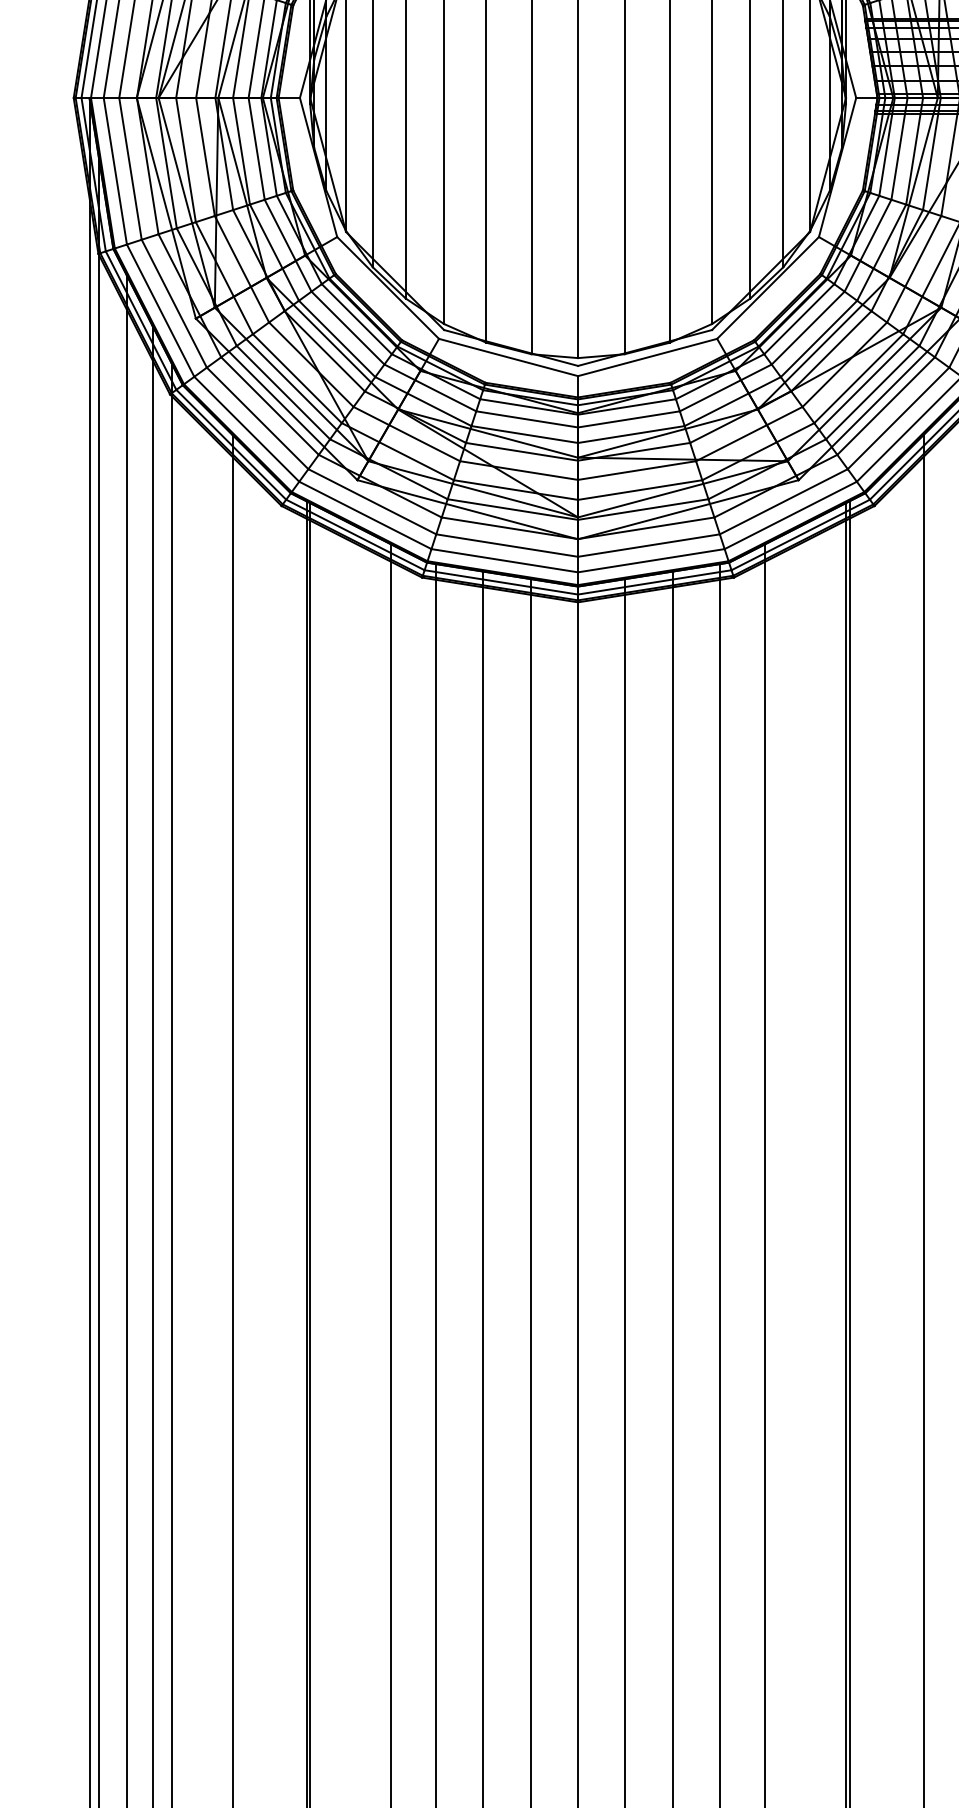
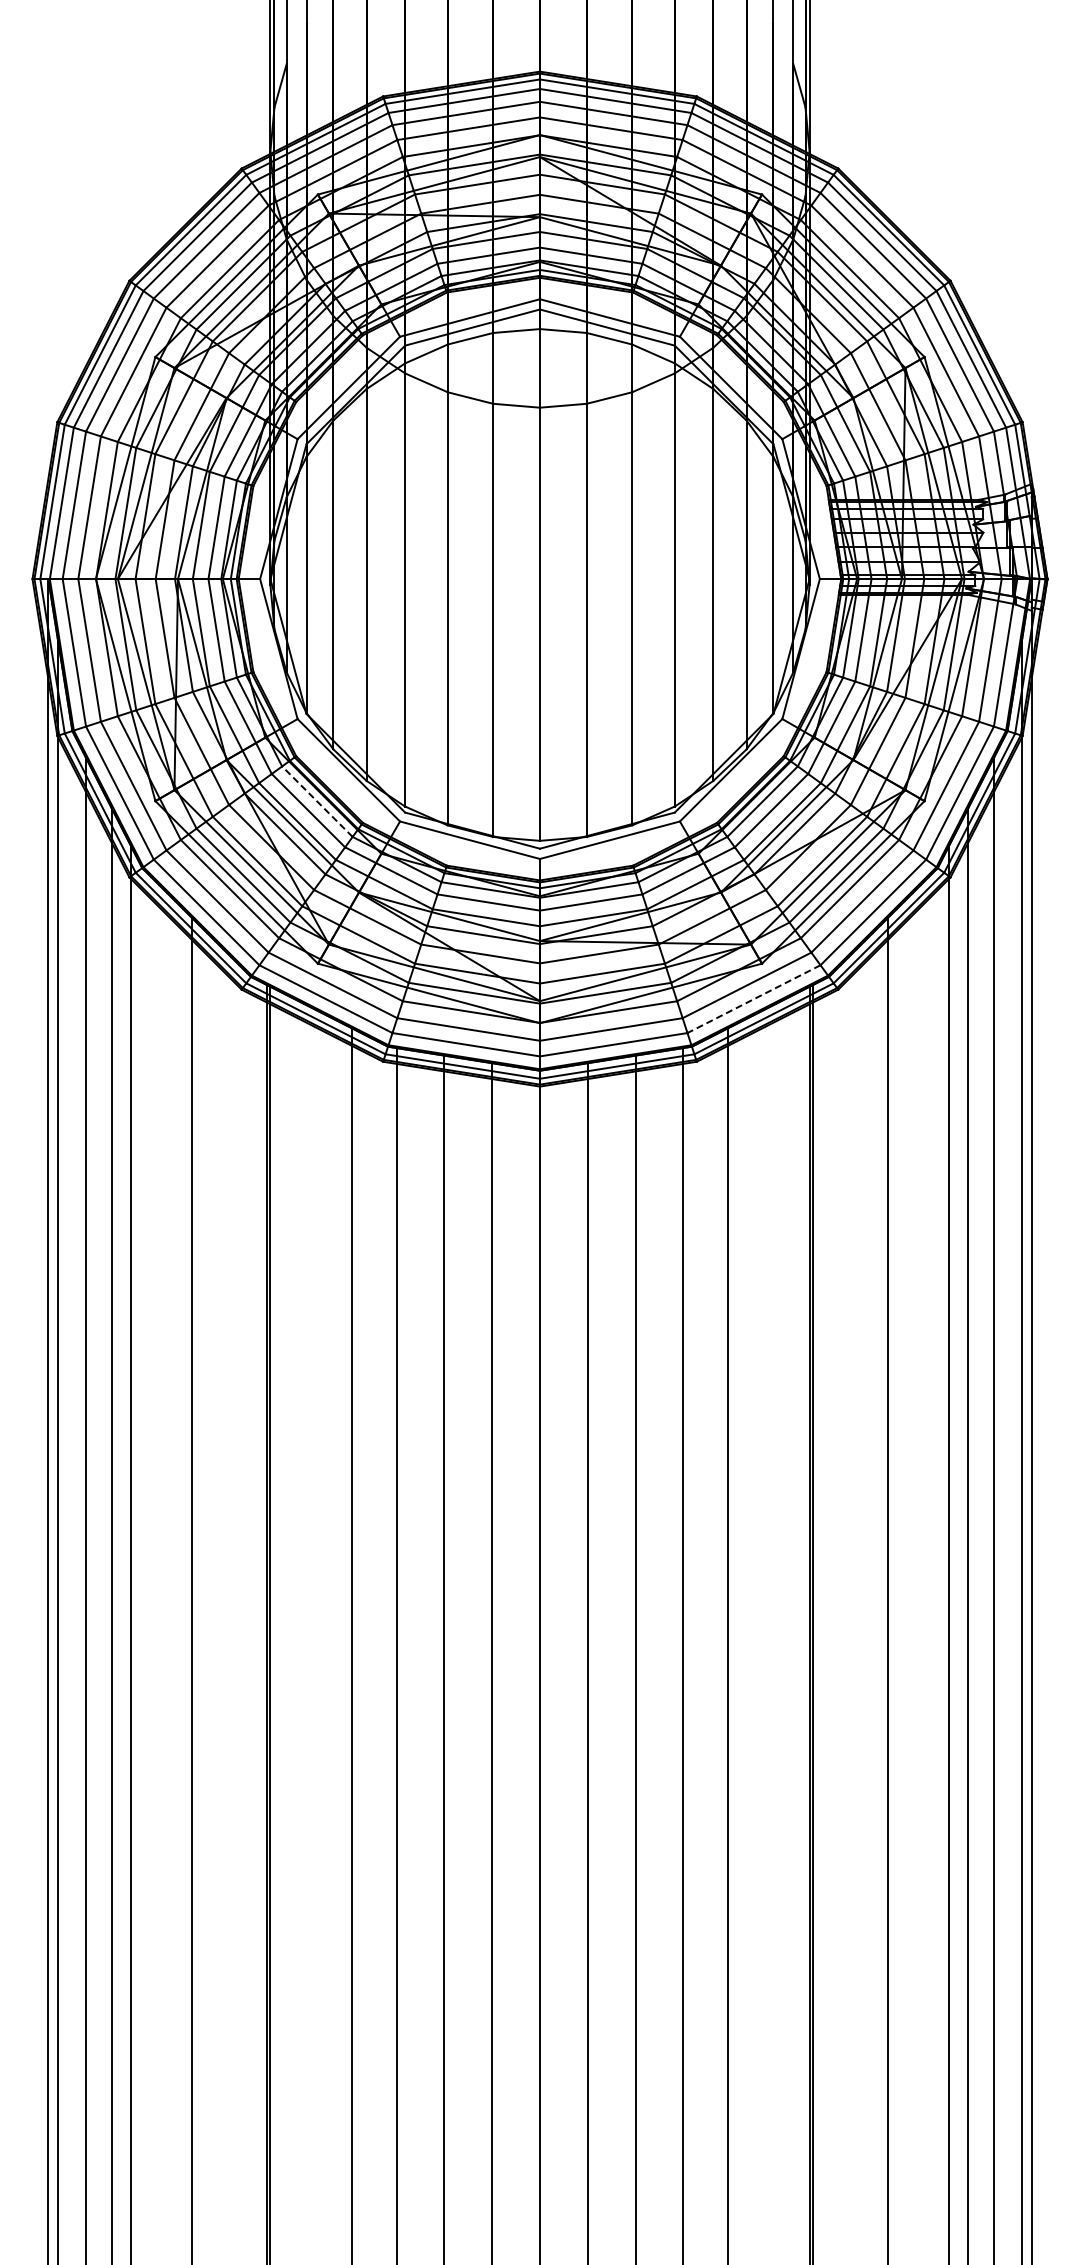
line: (356, 318) -> (317, 801), solid -> dashed
line: (791, 515) -> (754, 999), solid -> dashed

